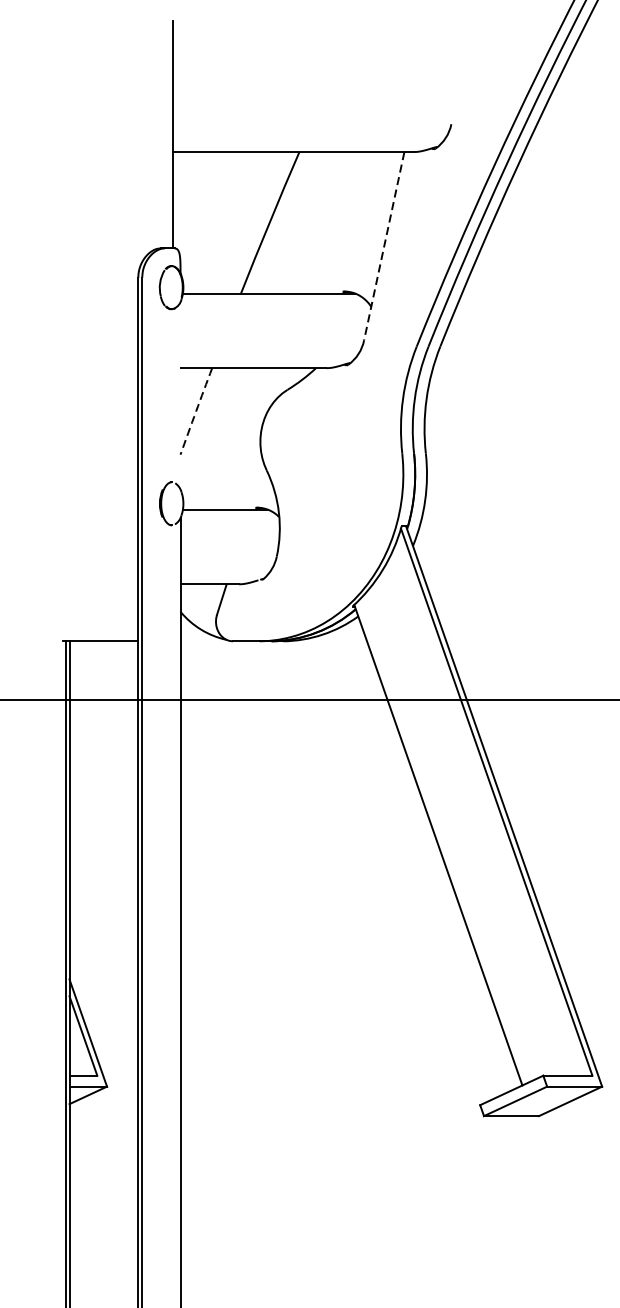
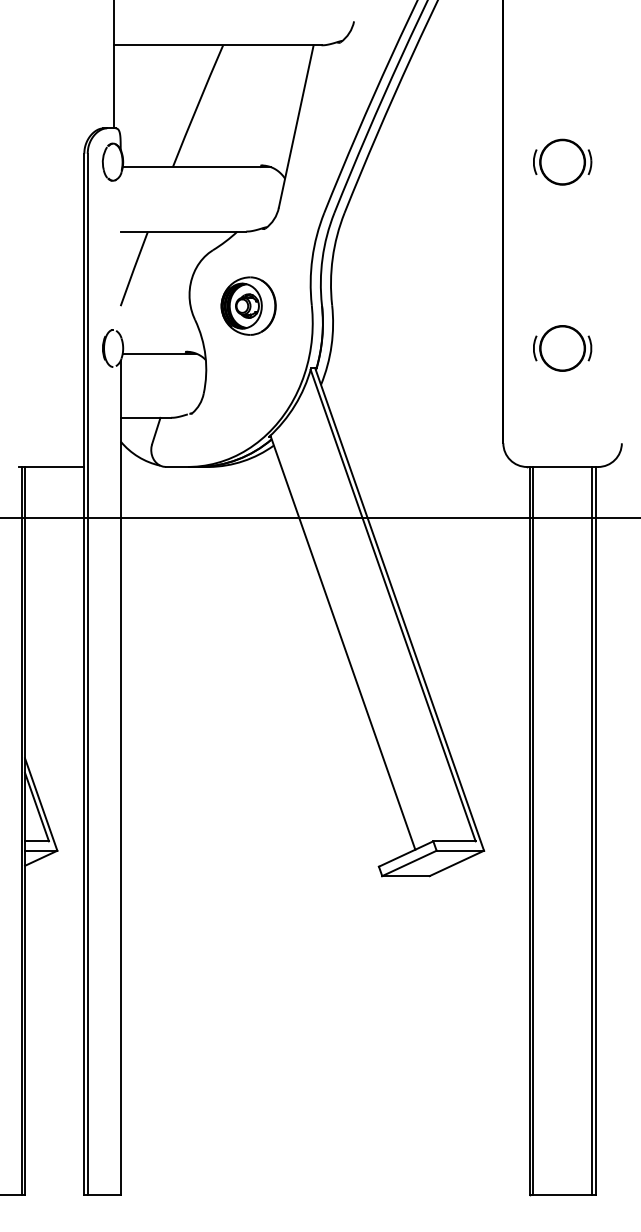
line: (384, 246) -> (296, 126), dashed -> solid
arc: (196, 411) -> (134, 268), dashed -> solid
part: (328, 453) -> (248, 305), added

